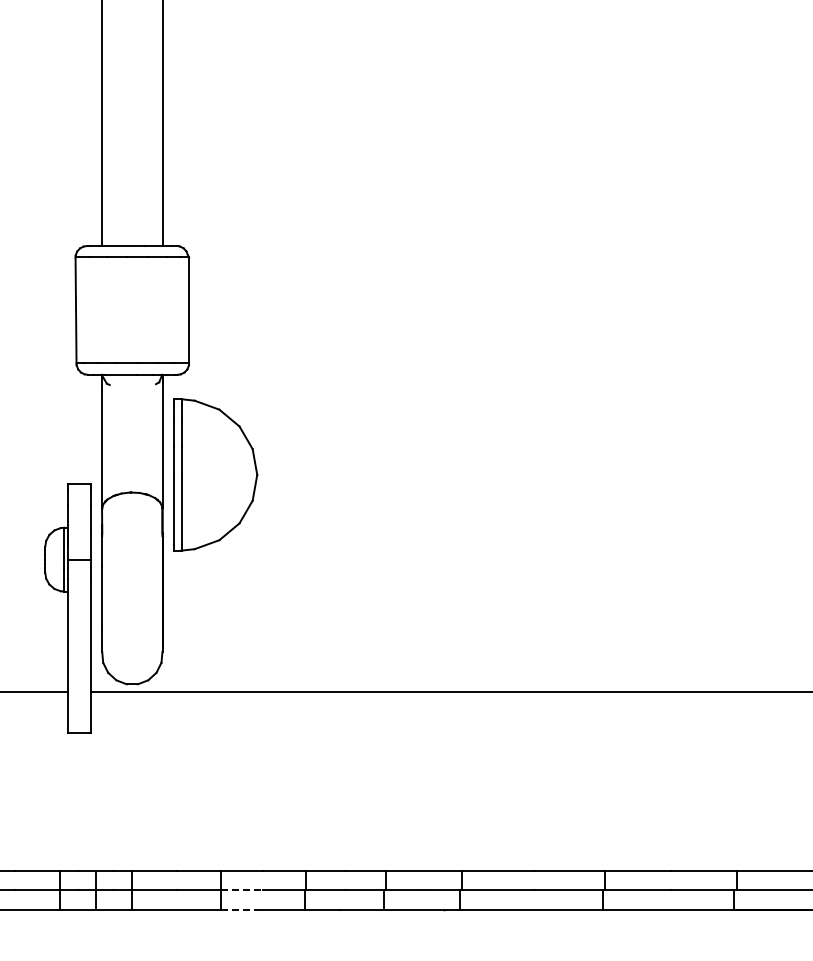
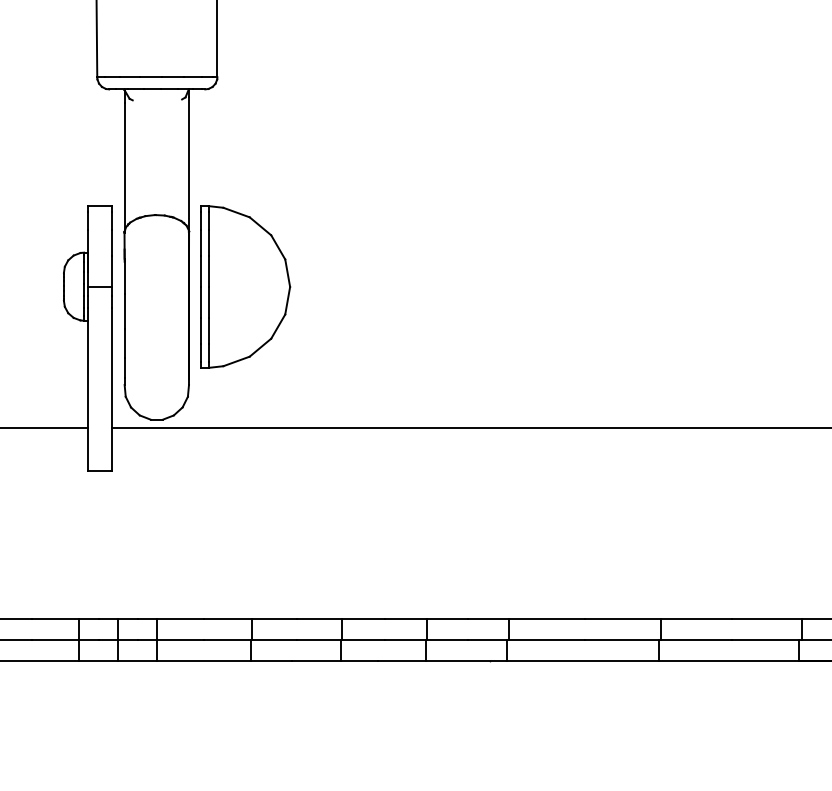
part: (215, 474) -> (245, 286), moved
line: (242, 890) -> (274, 639), dashed -> solid
line: (240, 910) -> (272, 661), dashed -> solid

